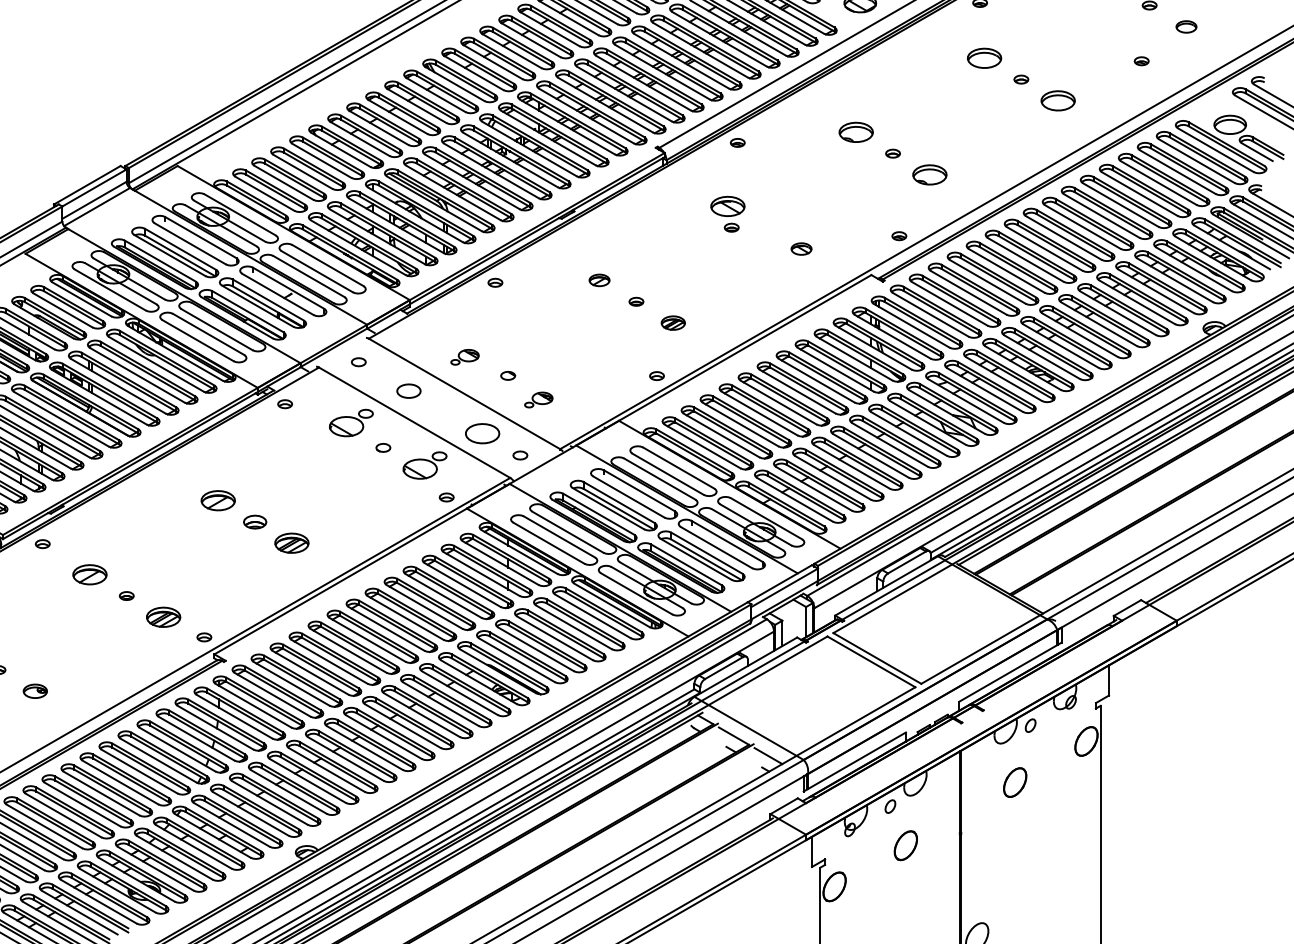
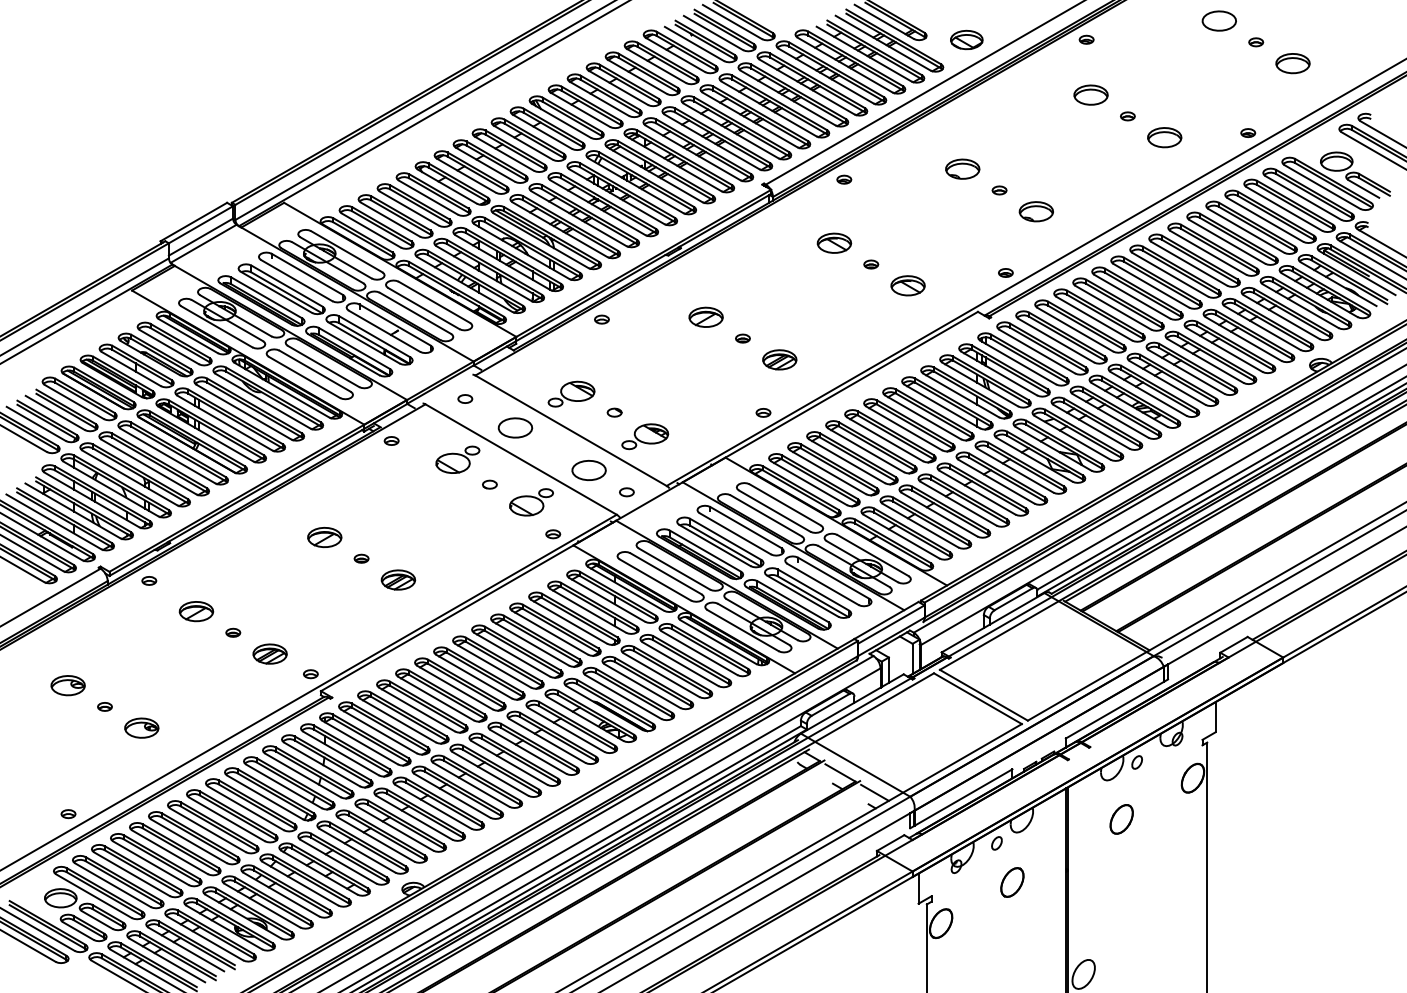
part: (1185, 26) -> (1292, 63), size x1.67
part: (1141, 60) -> (1248, 132), moved
part: (731, 227) -> (871, 264), moved
part: (800, 248) -> (907, 285), size x1.67
part: (598, 279) -> (705, 316), size x1.67
part: (672, 322) -> (779, 359), size x1.43
part: (464, 356) -> (571, 393), size x1.67
part: (408, 390) -> (515, 427), size x1.43
part: (538, 399) -> (645, 436), size x1.67
part: (254, 521) -> (361, 558), size x0.62
part: (34, 690) -> (141, 727), size x1.43

